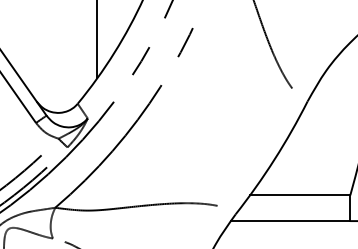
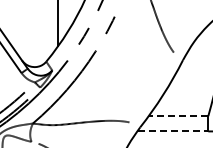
line: (300, 195) -> (178, 116), solid -> dashed
line: (291, 221) -> (173, 131), solid -> dashed

